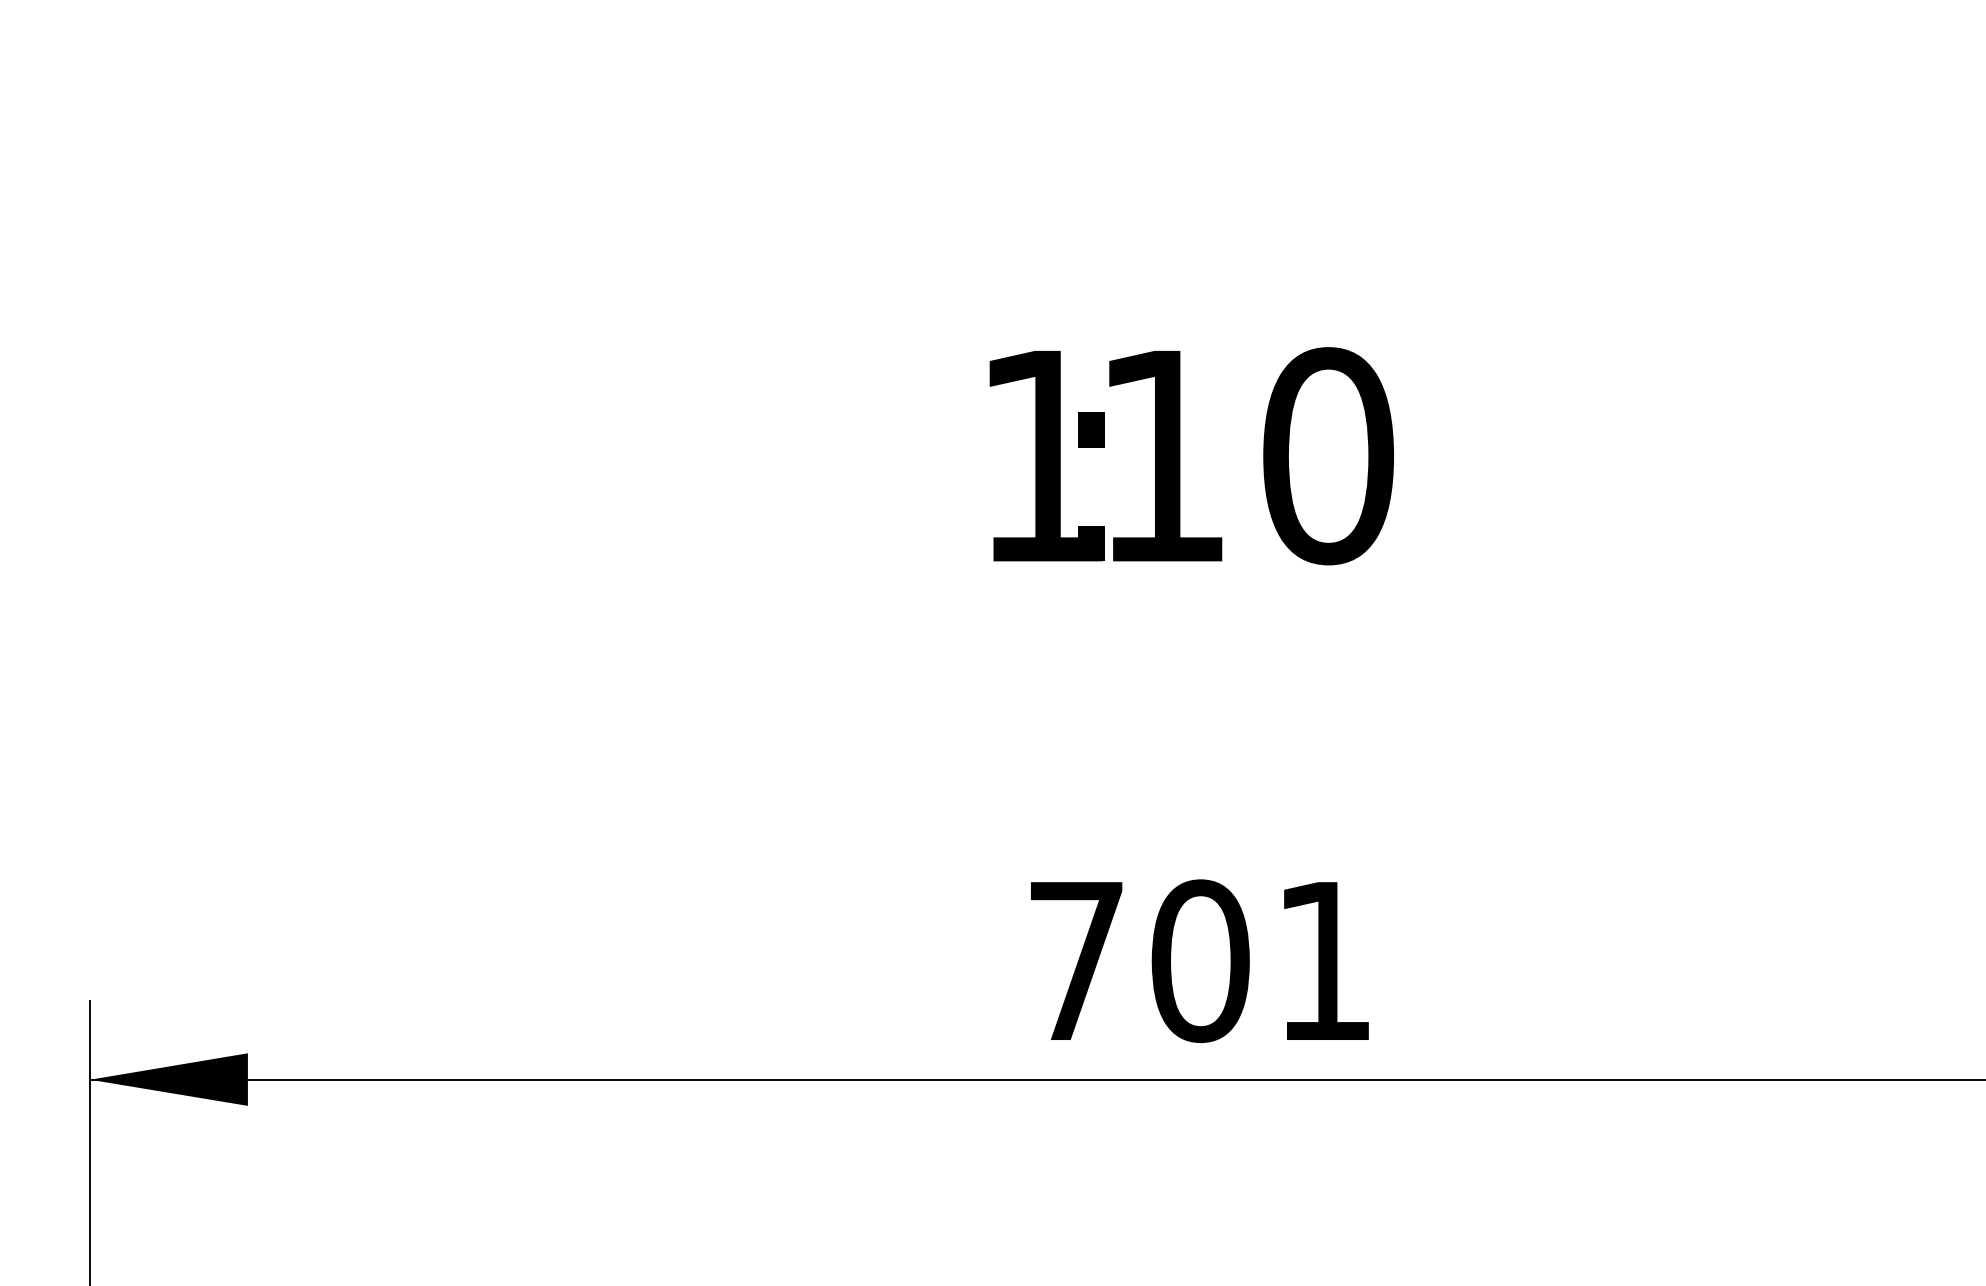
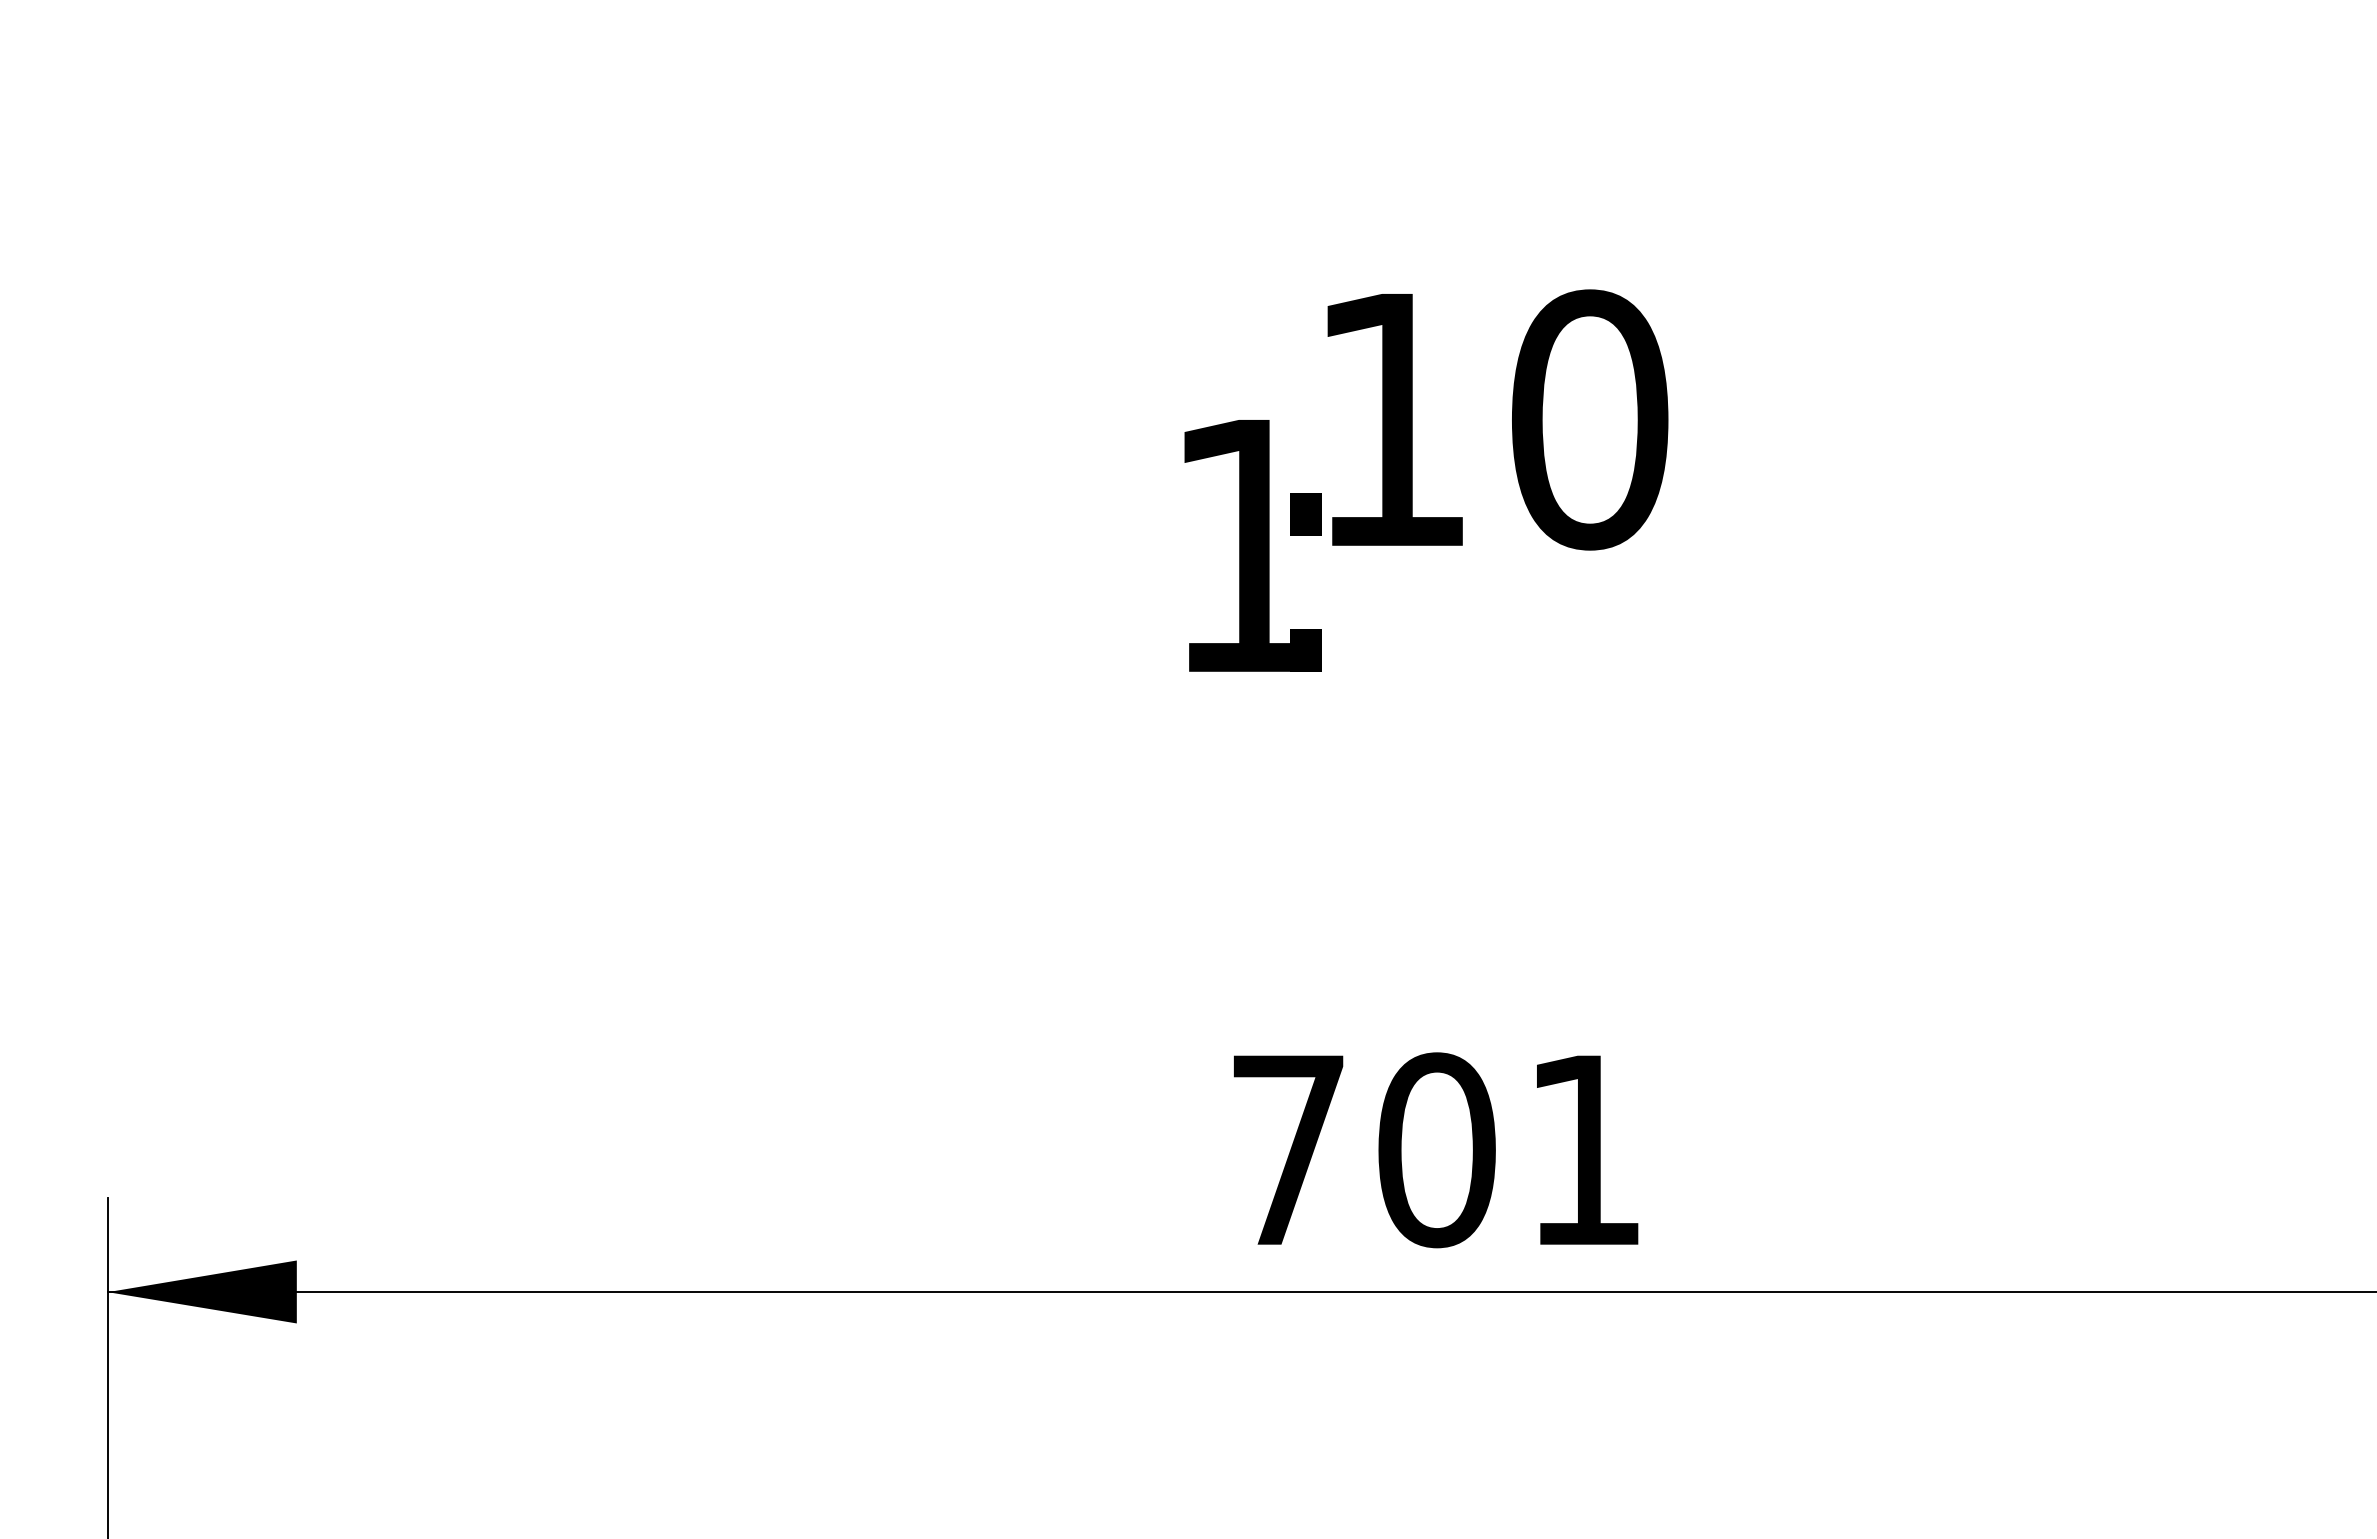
text: (1251, 455) -> (1497, 419), moved

